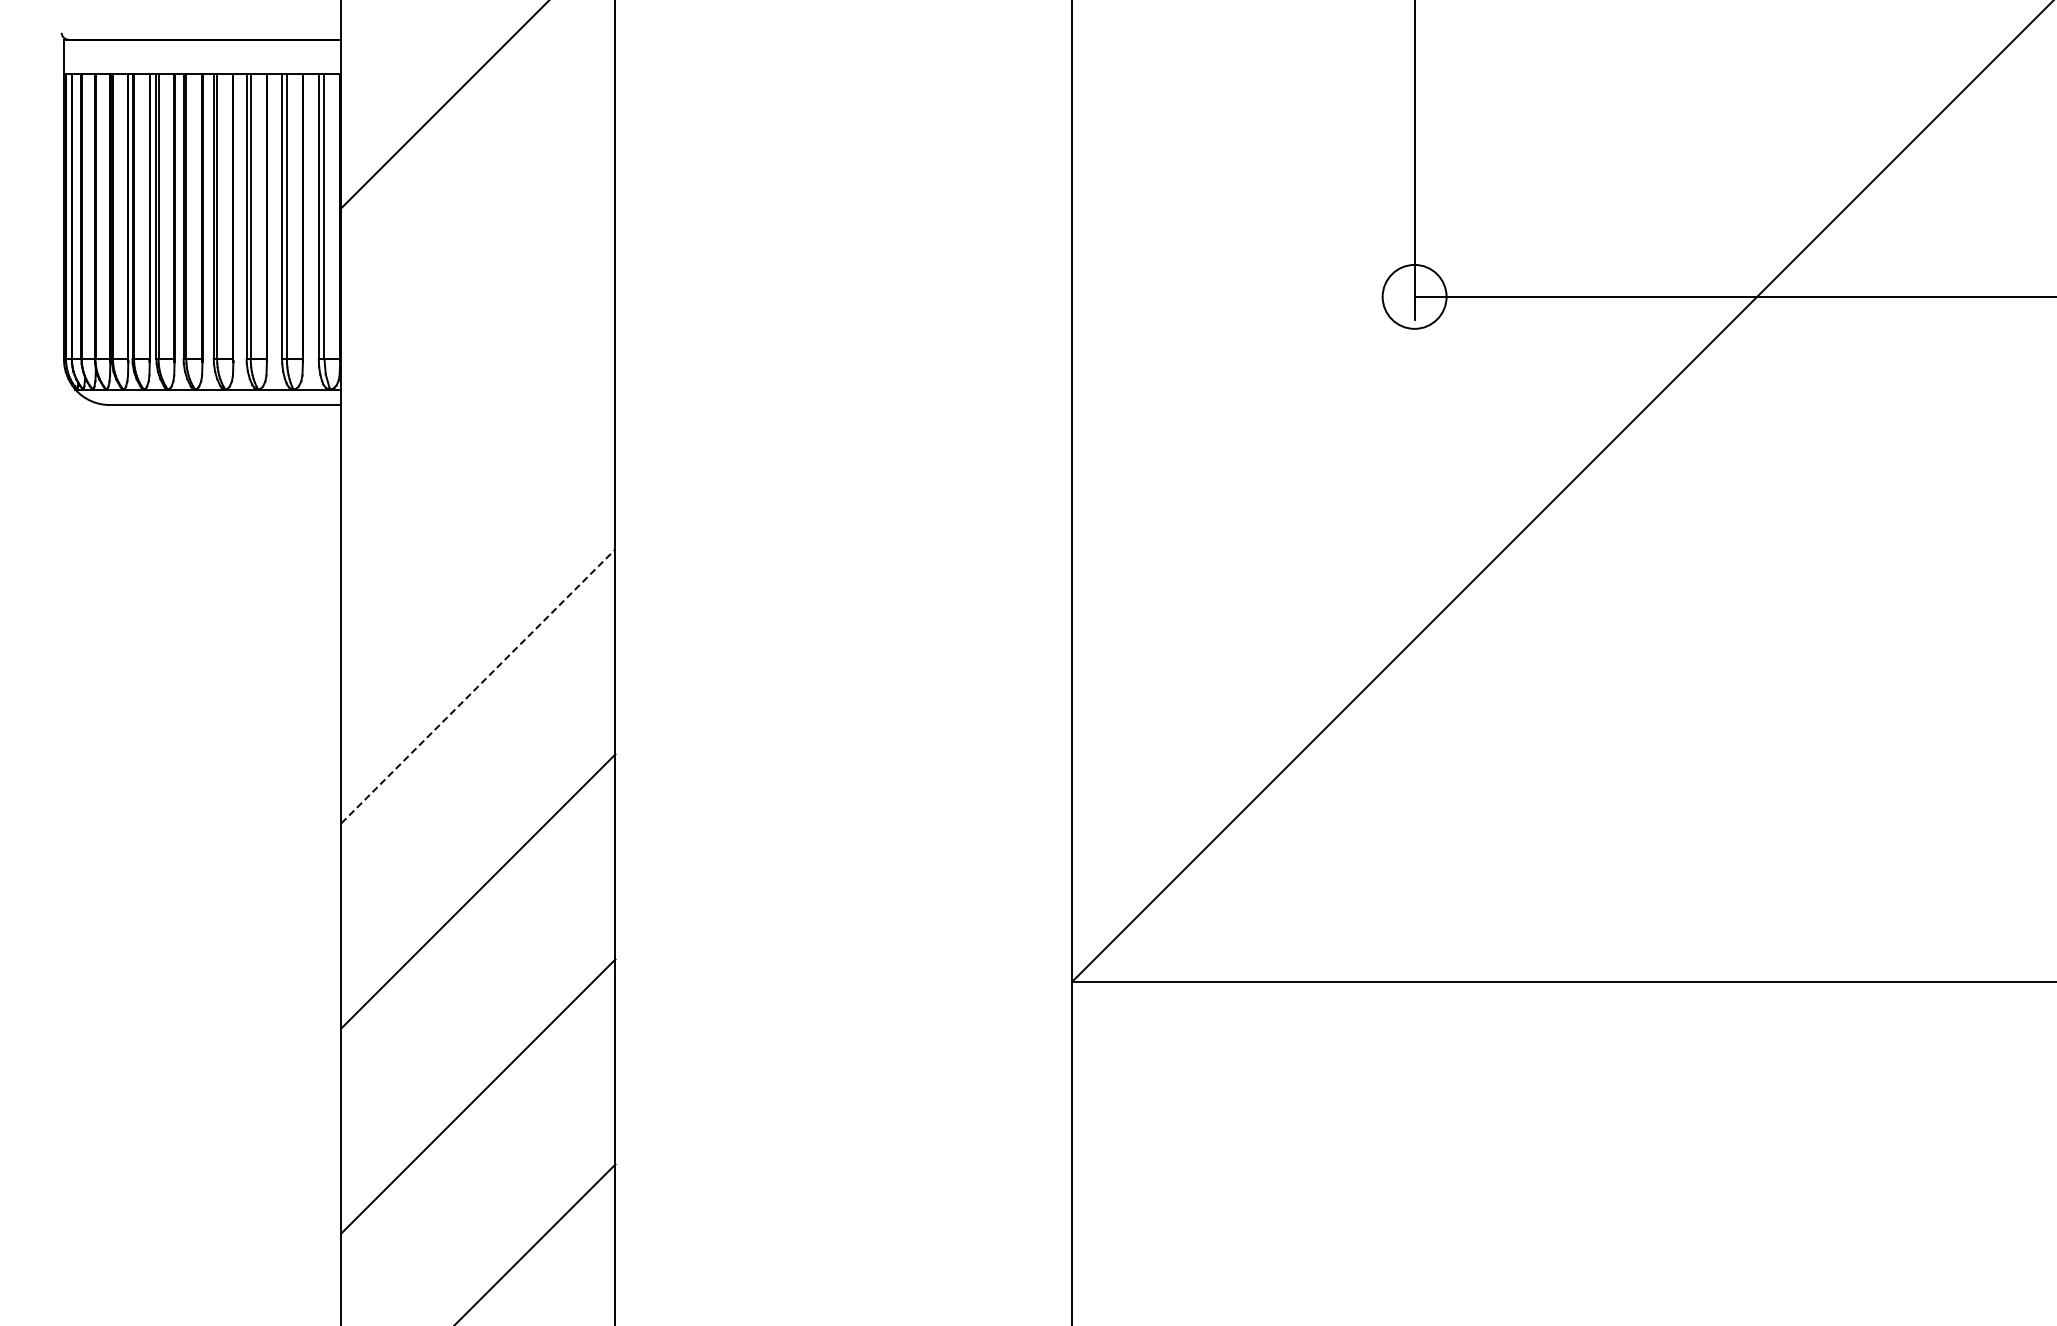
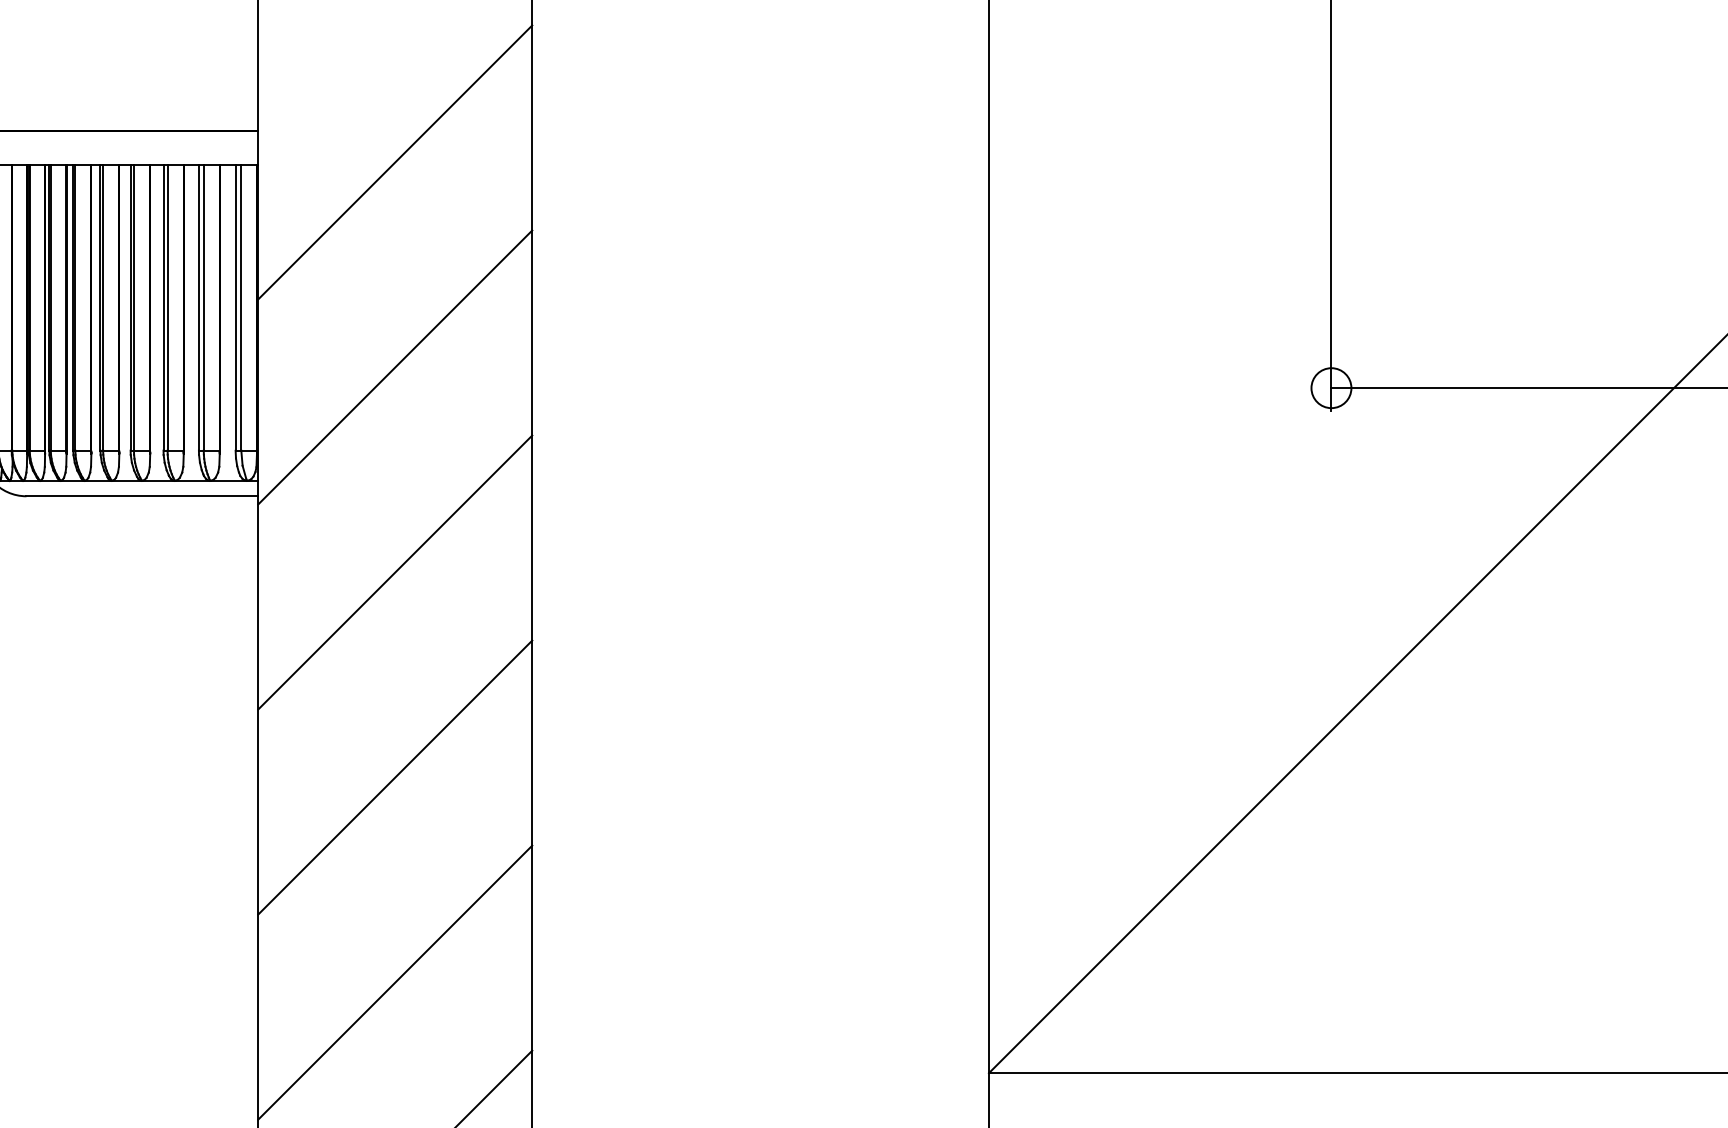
line: (478, 276) -> (395, 367), added
circle: (1414, 296) -> (1331, 387), size x0.62
line: (478, 481) -> (395, 572), added
line: (478, 686) -> (395, 777), dashed -> solid

